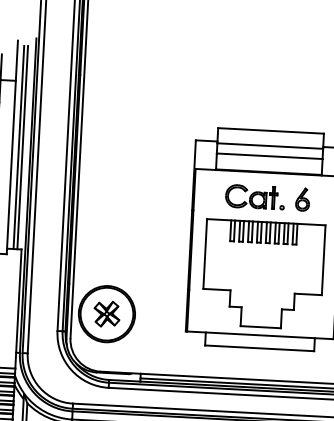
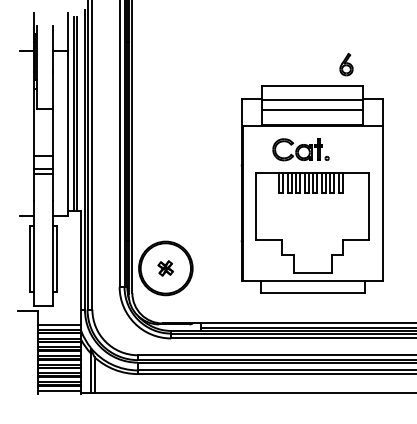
part: (302, 199) -> (346, 64), moved
part: (106, 314) -> (165, 268), size x0.6

